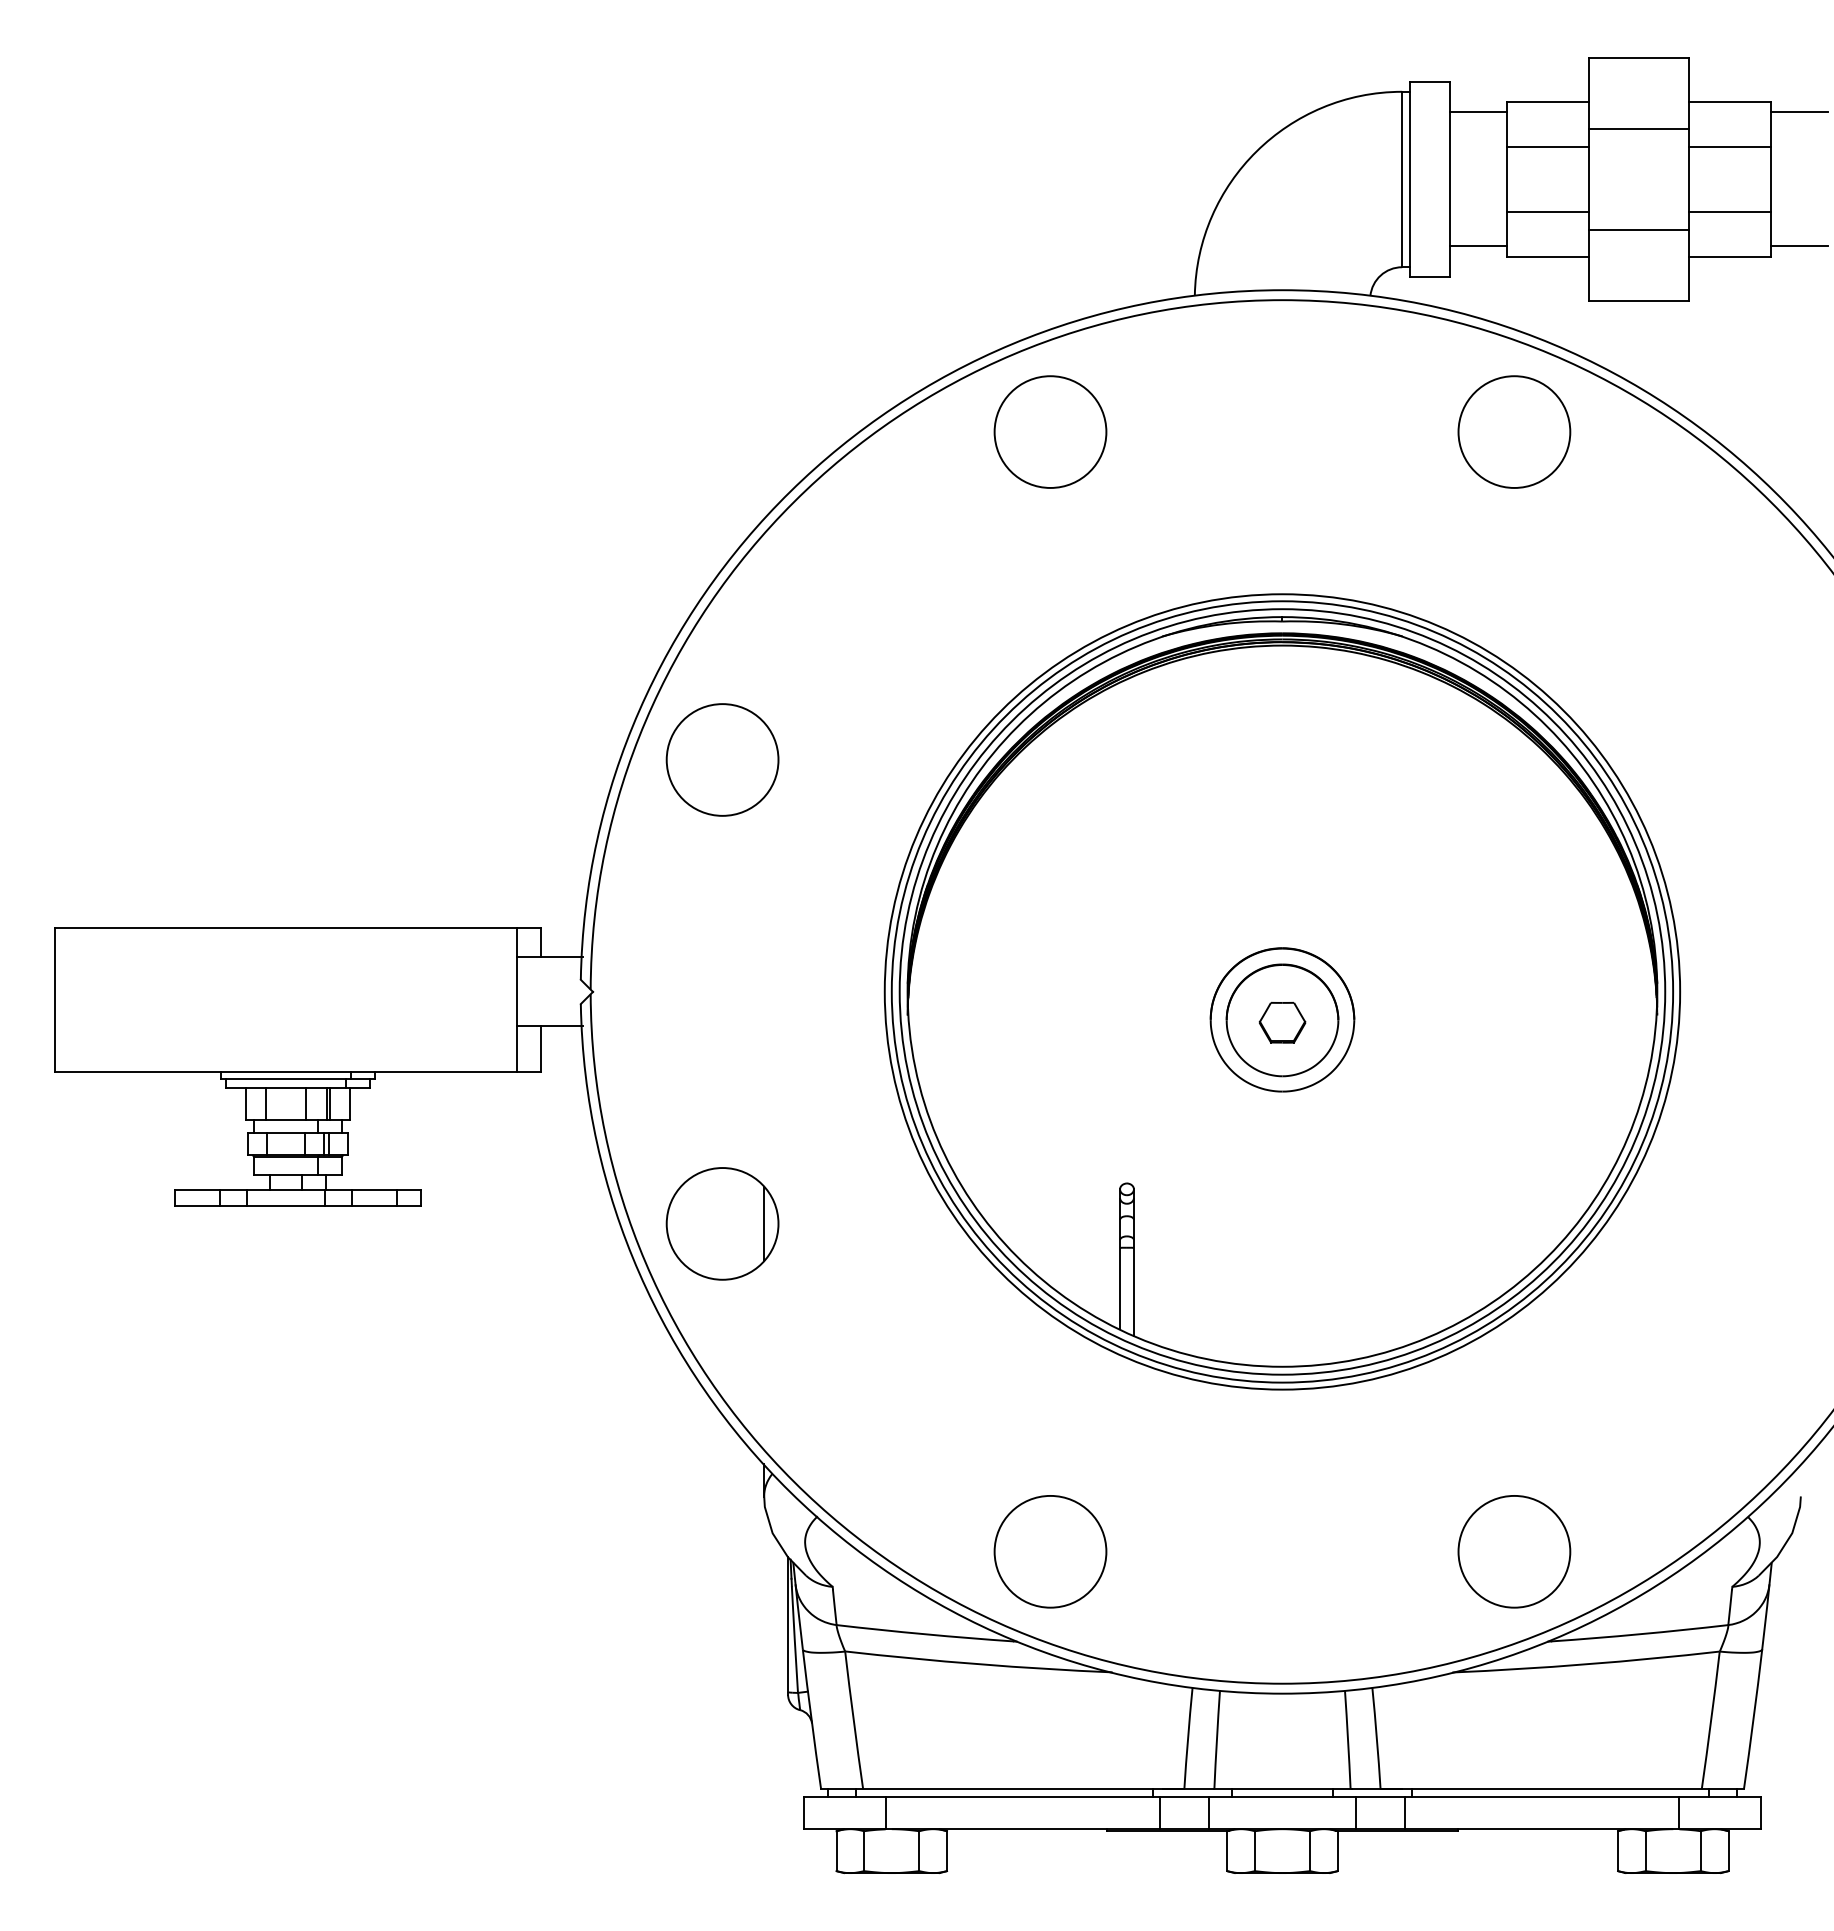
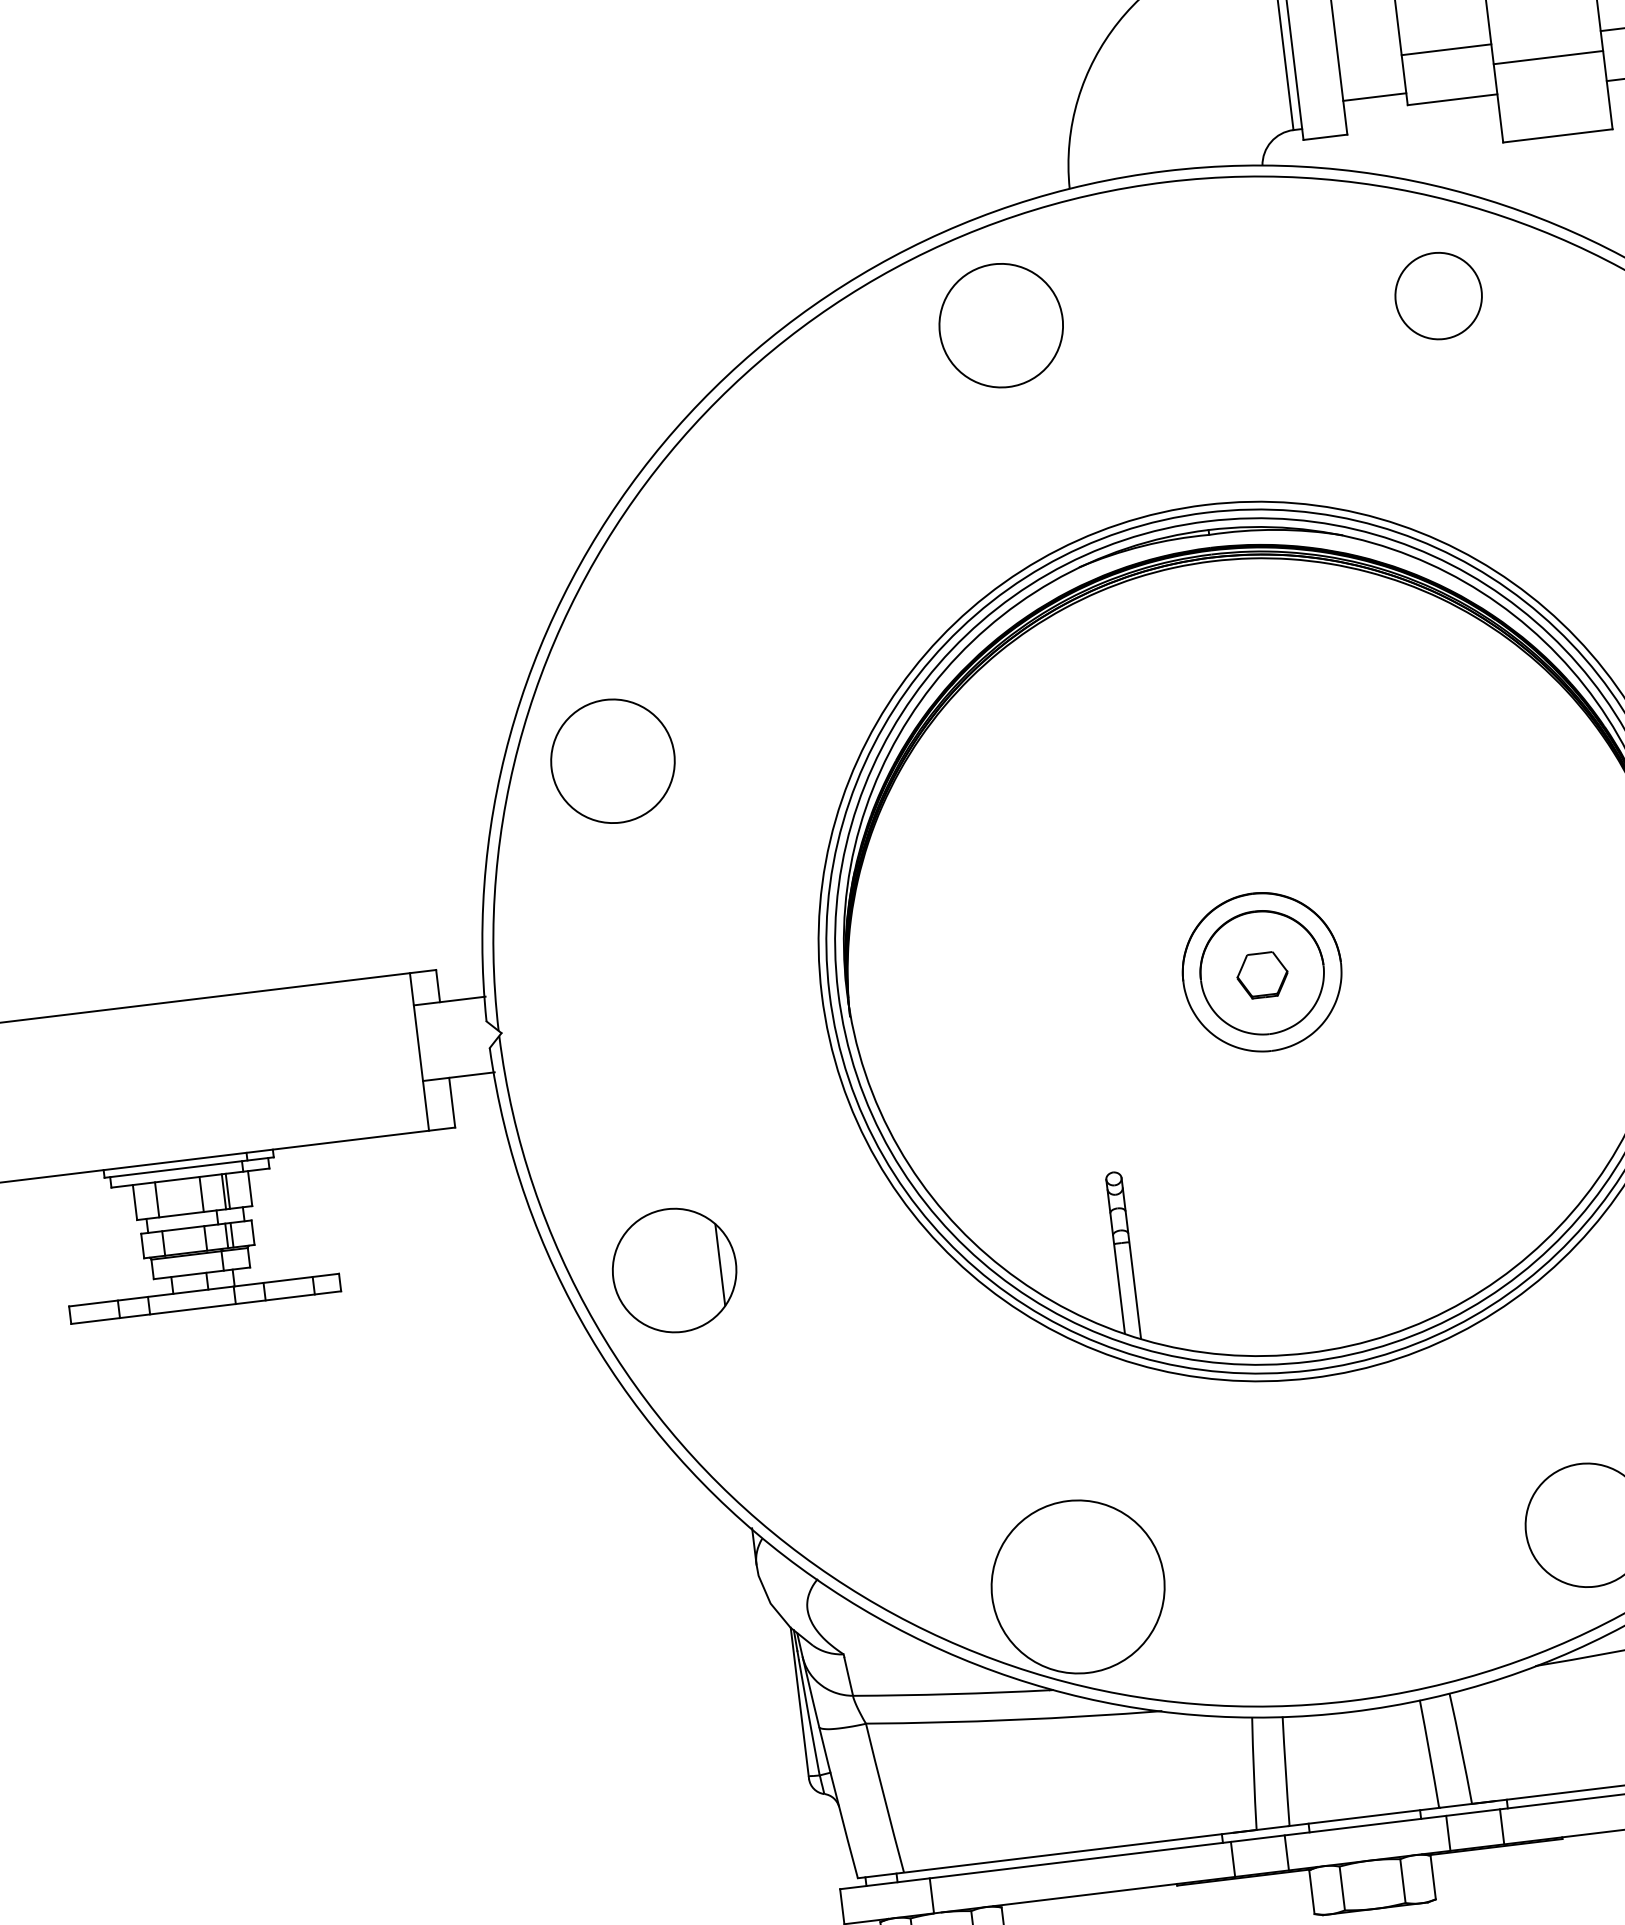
circle: (1050, 431) -> (1001, 325), moved
circle: (1514, 431) -> (1438, 295), size x0.7
circle: (1050, 1551) -> (1078, 1586), size x1.4

